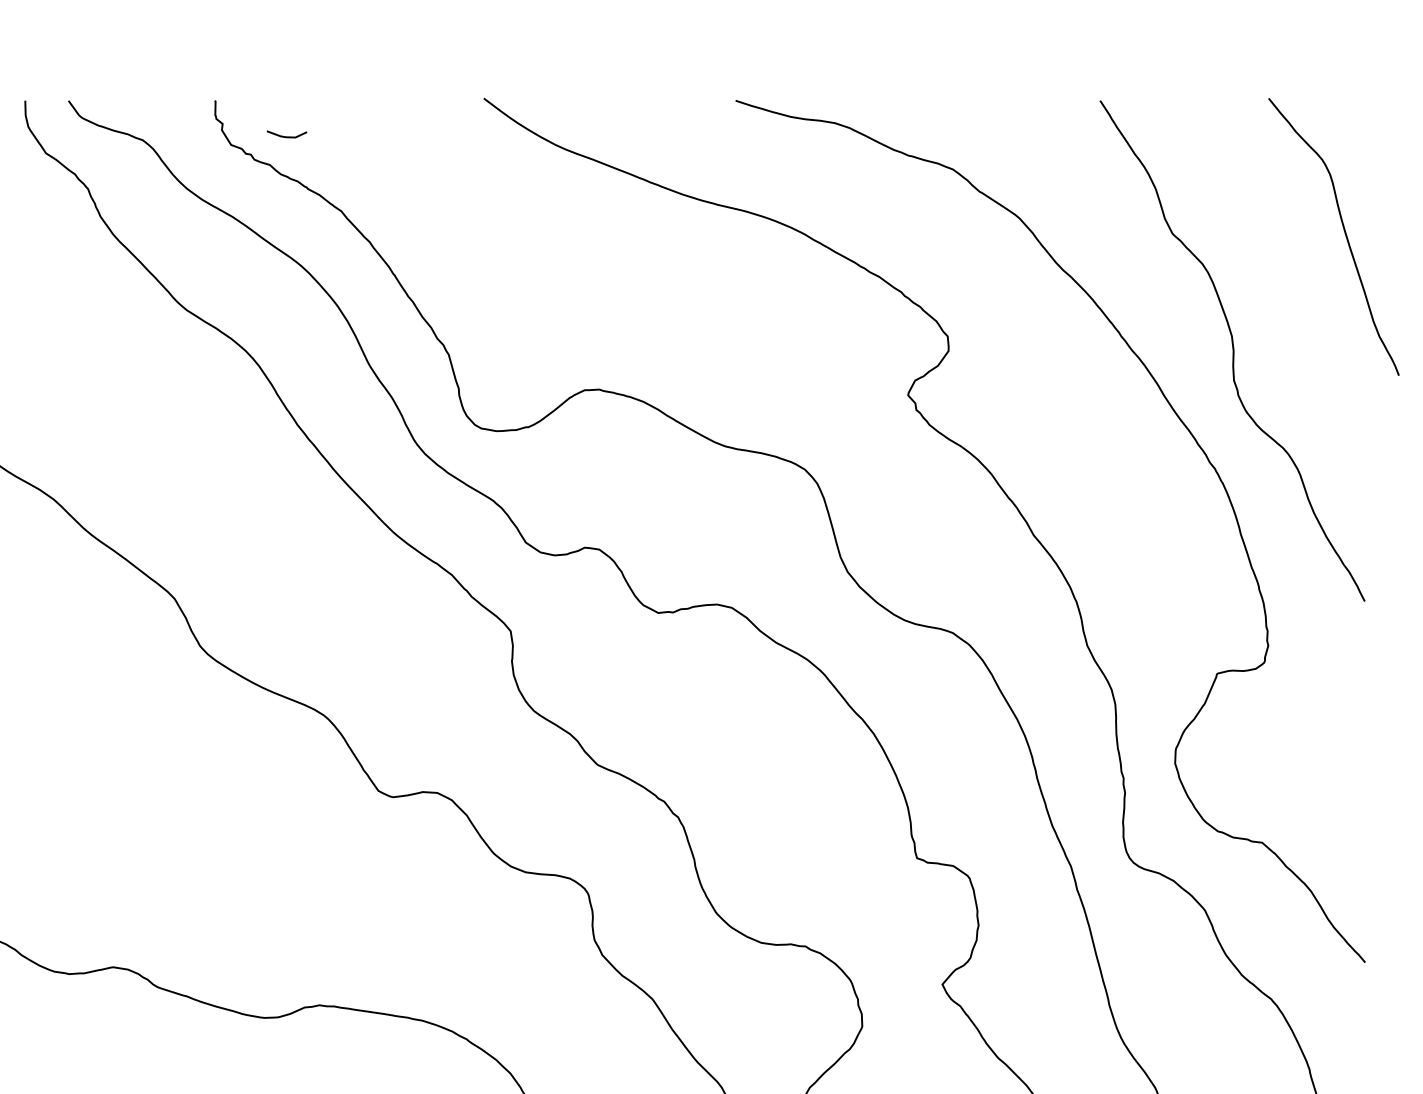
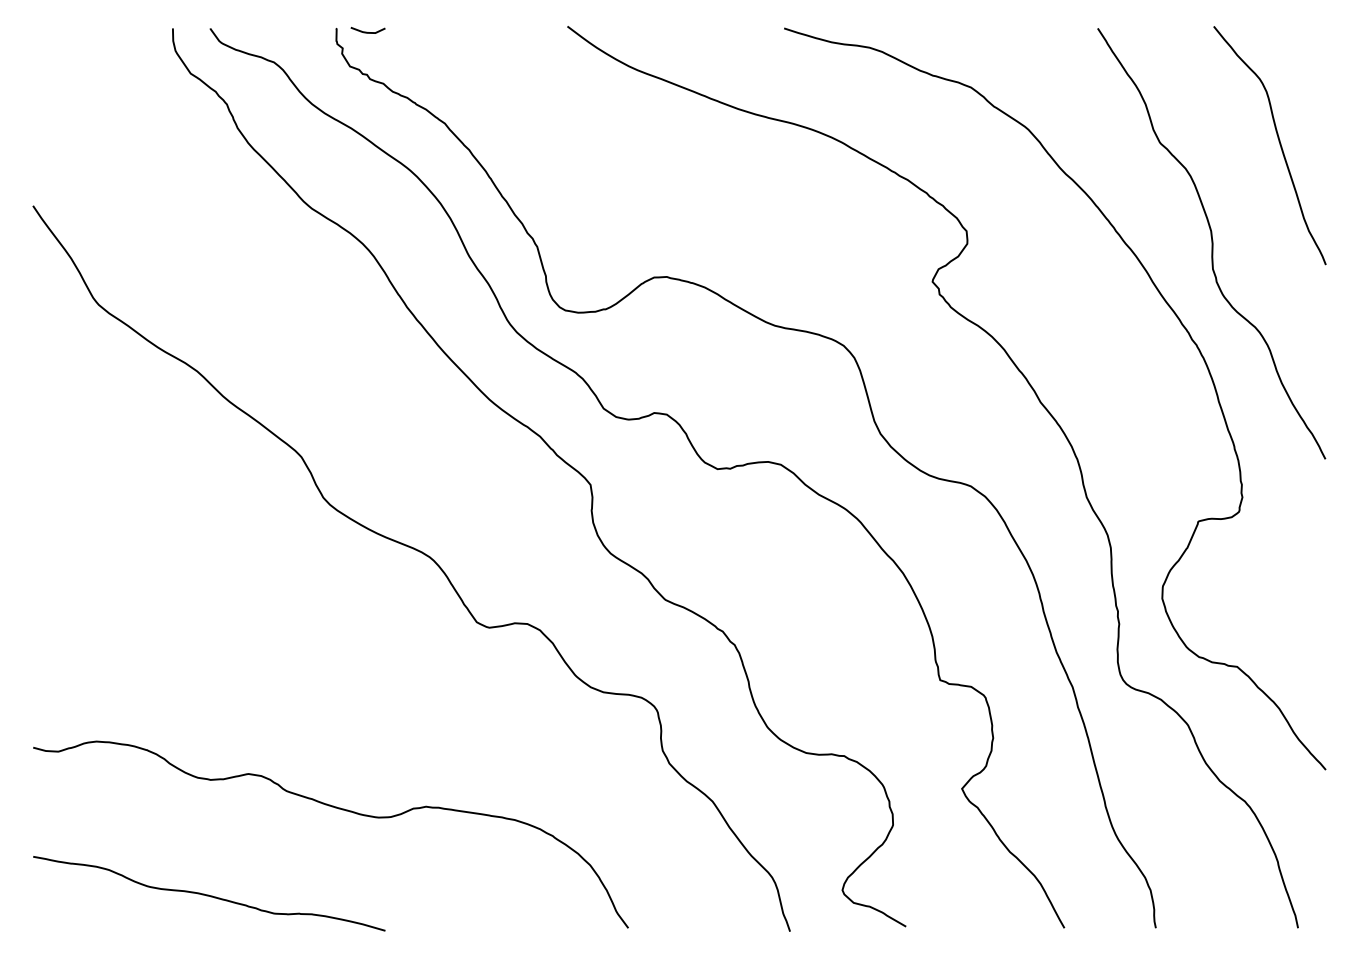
line: (286, 135) -> (367, 31), moved
curve: (1343, 232) -> (1278, 141), moved

